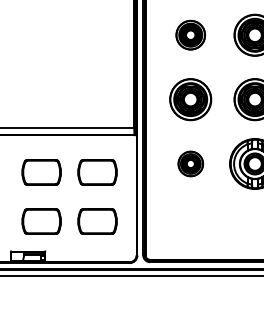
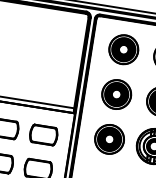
part: (190, 34) -> (123, 49), size x1.43
part: (190, 163) -> (109, 139), size x1.67

